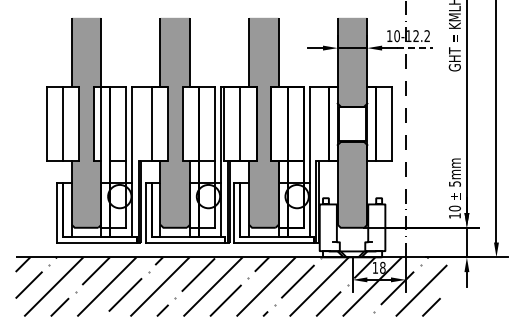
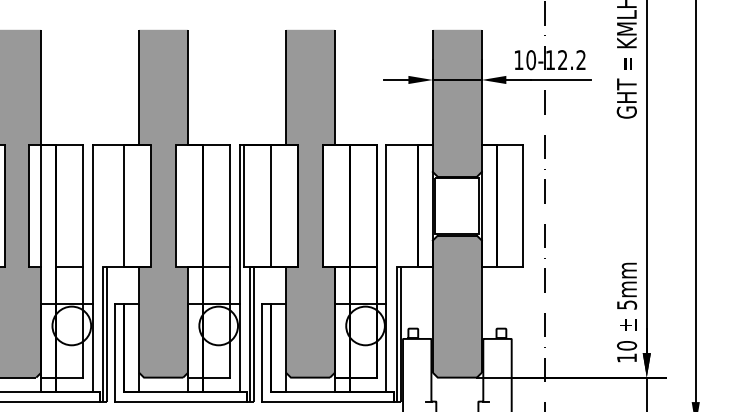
line: (415, 48) -> (561, 80), dashed -> solid

